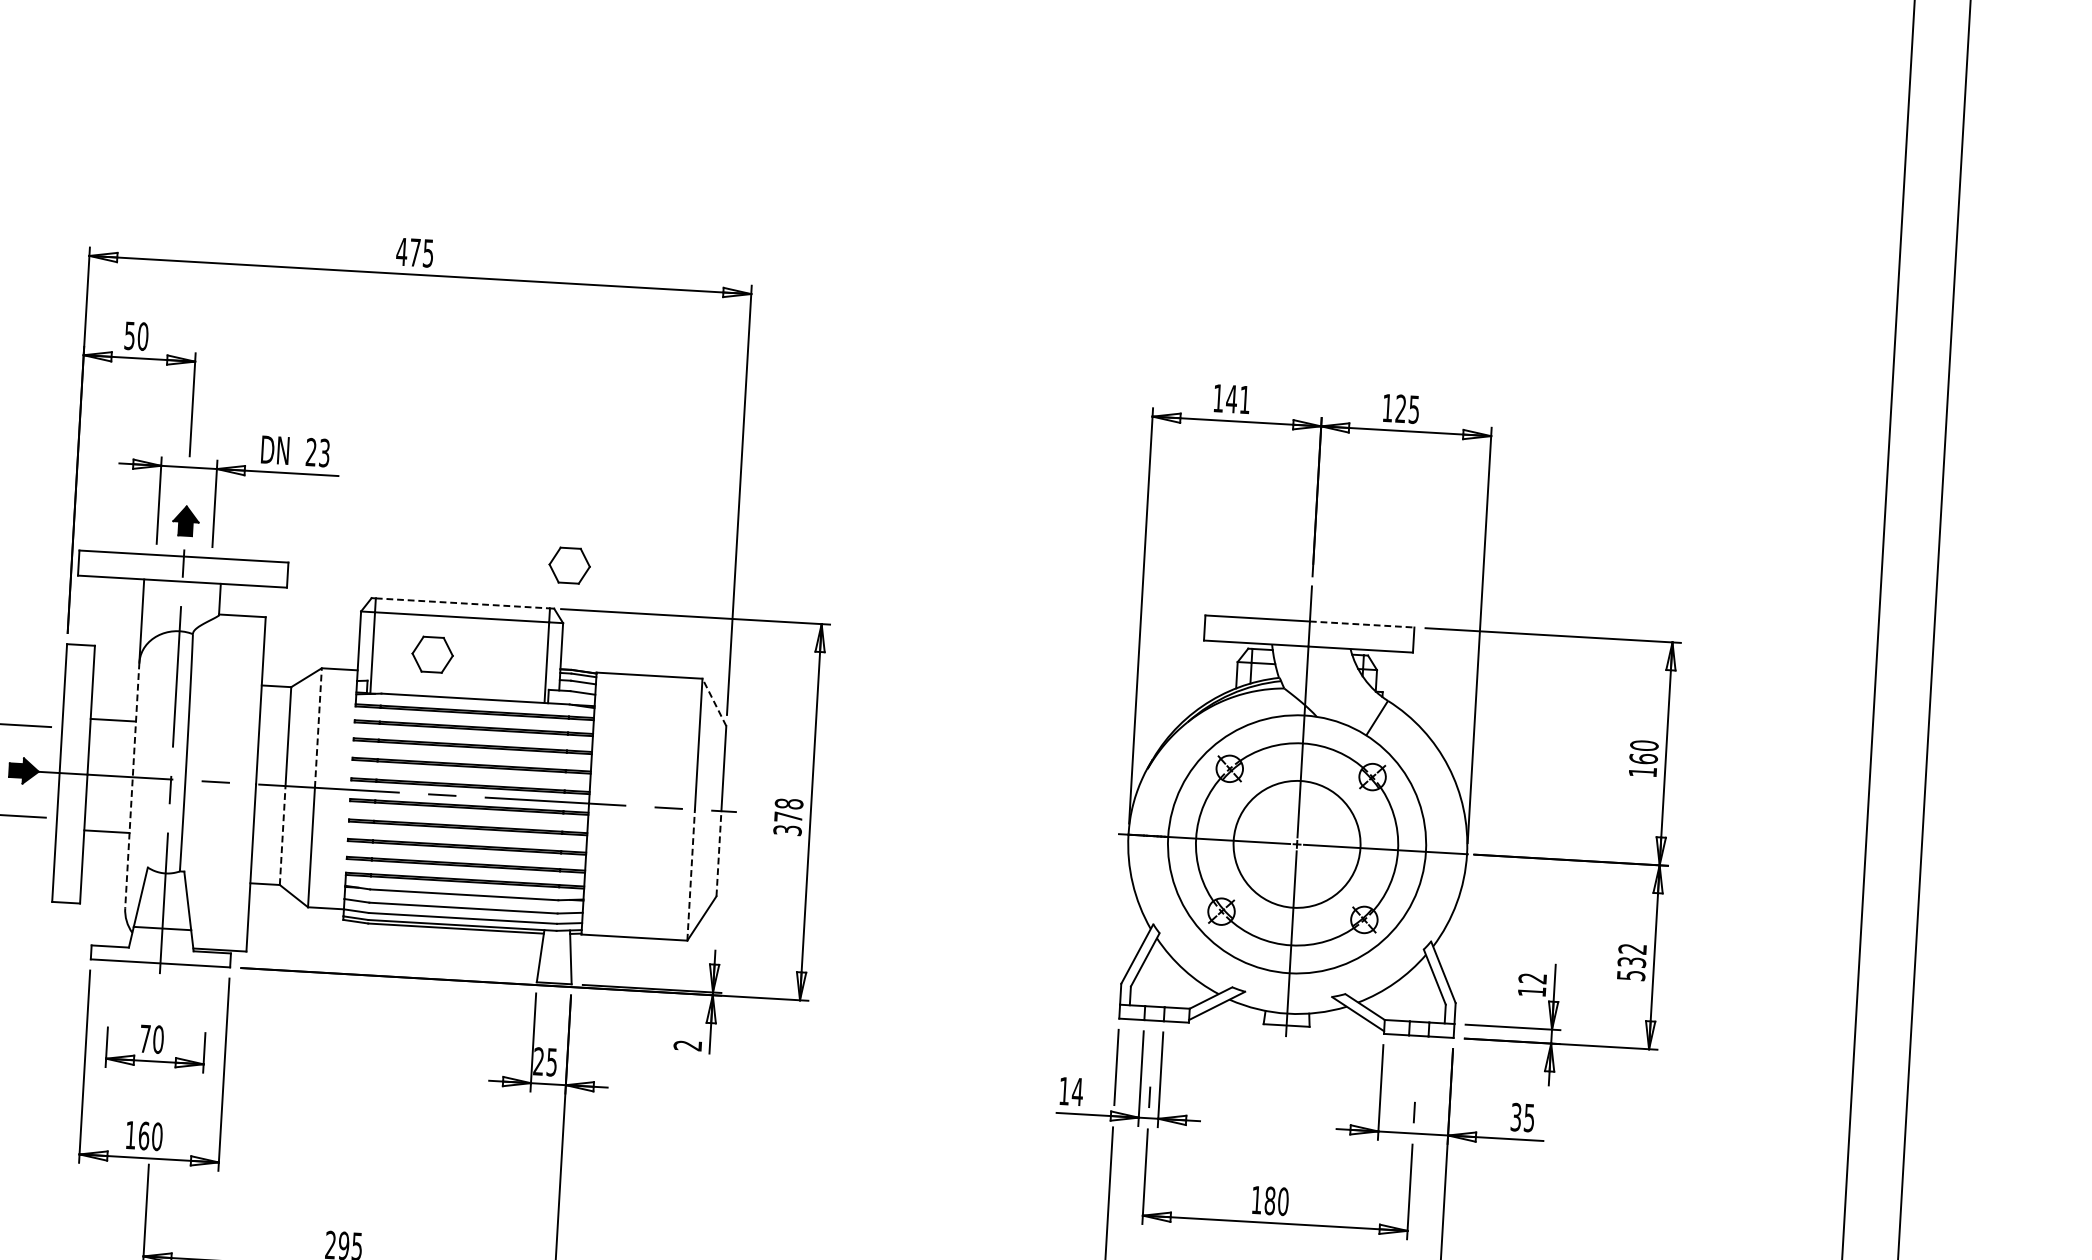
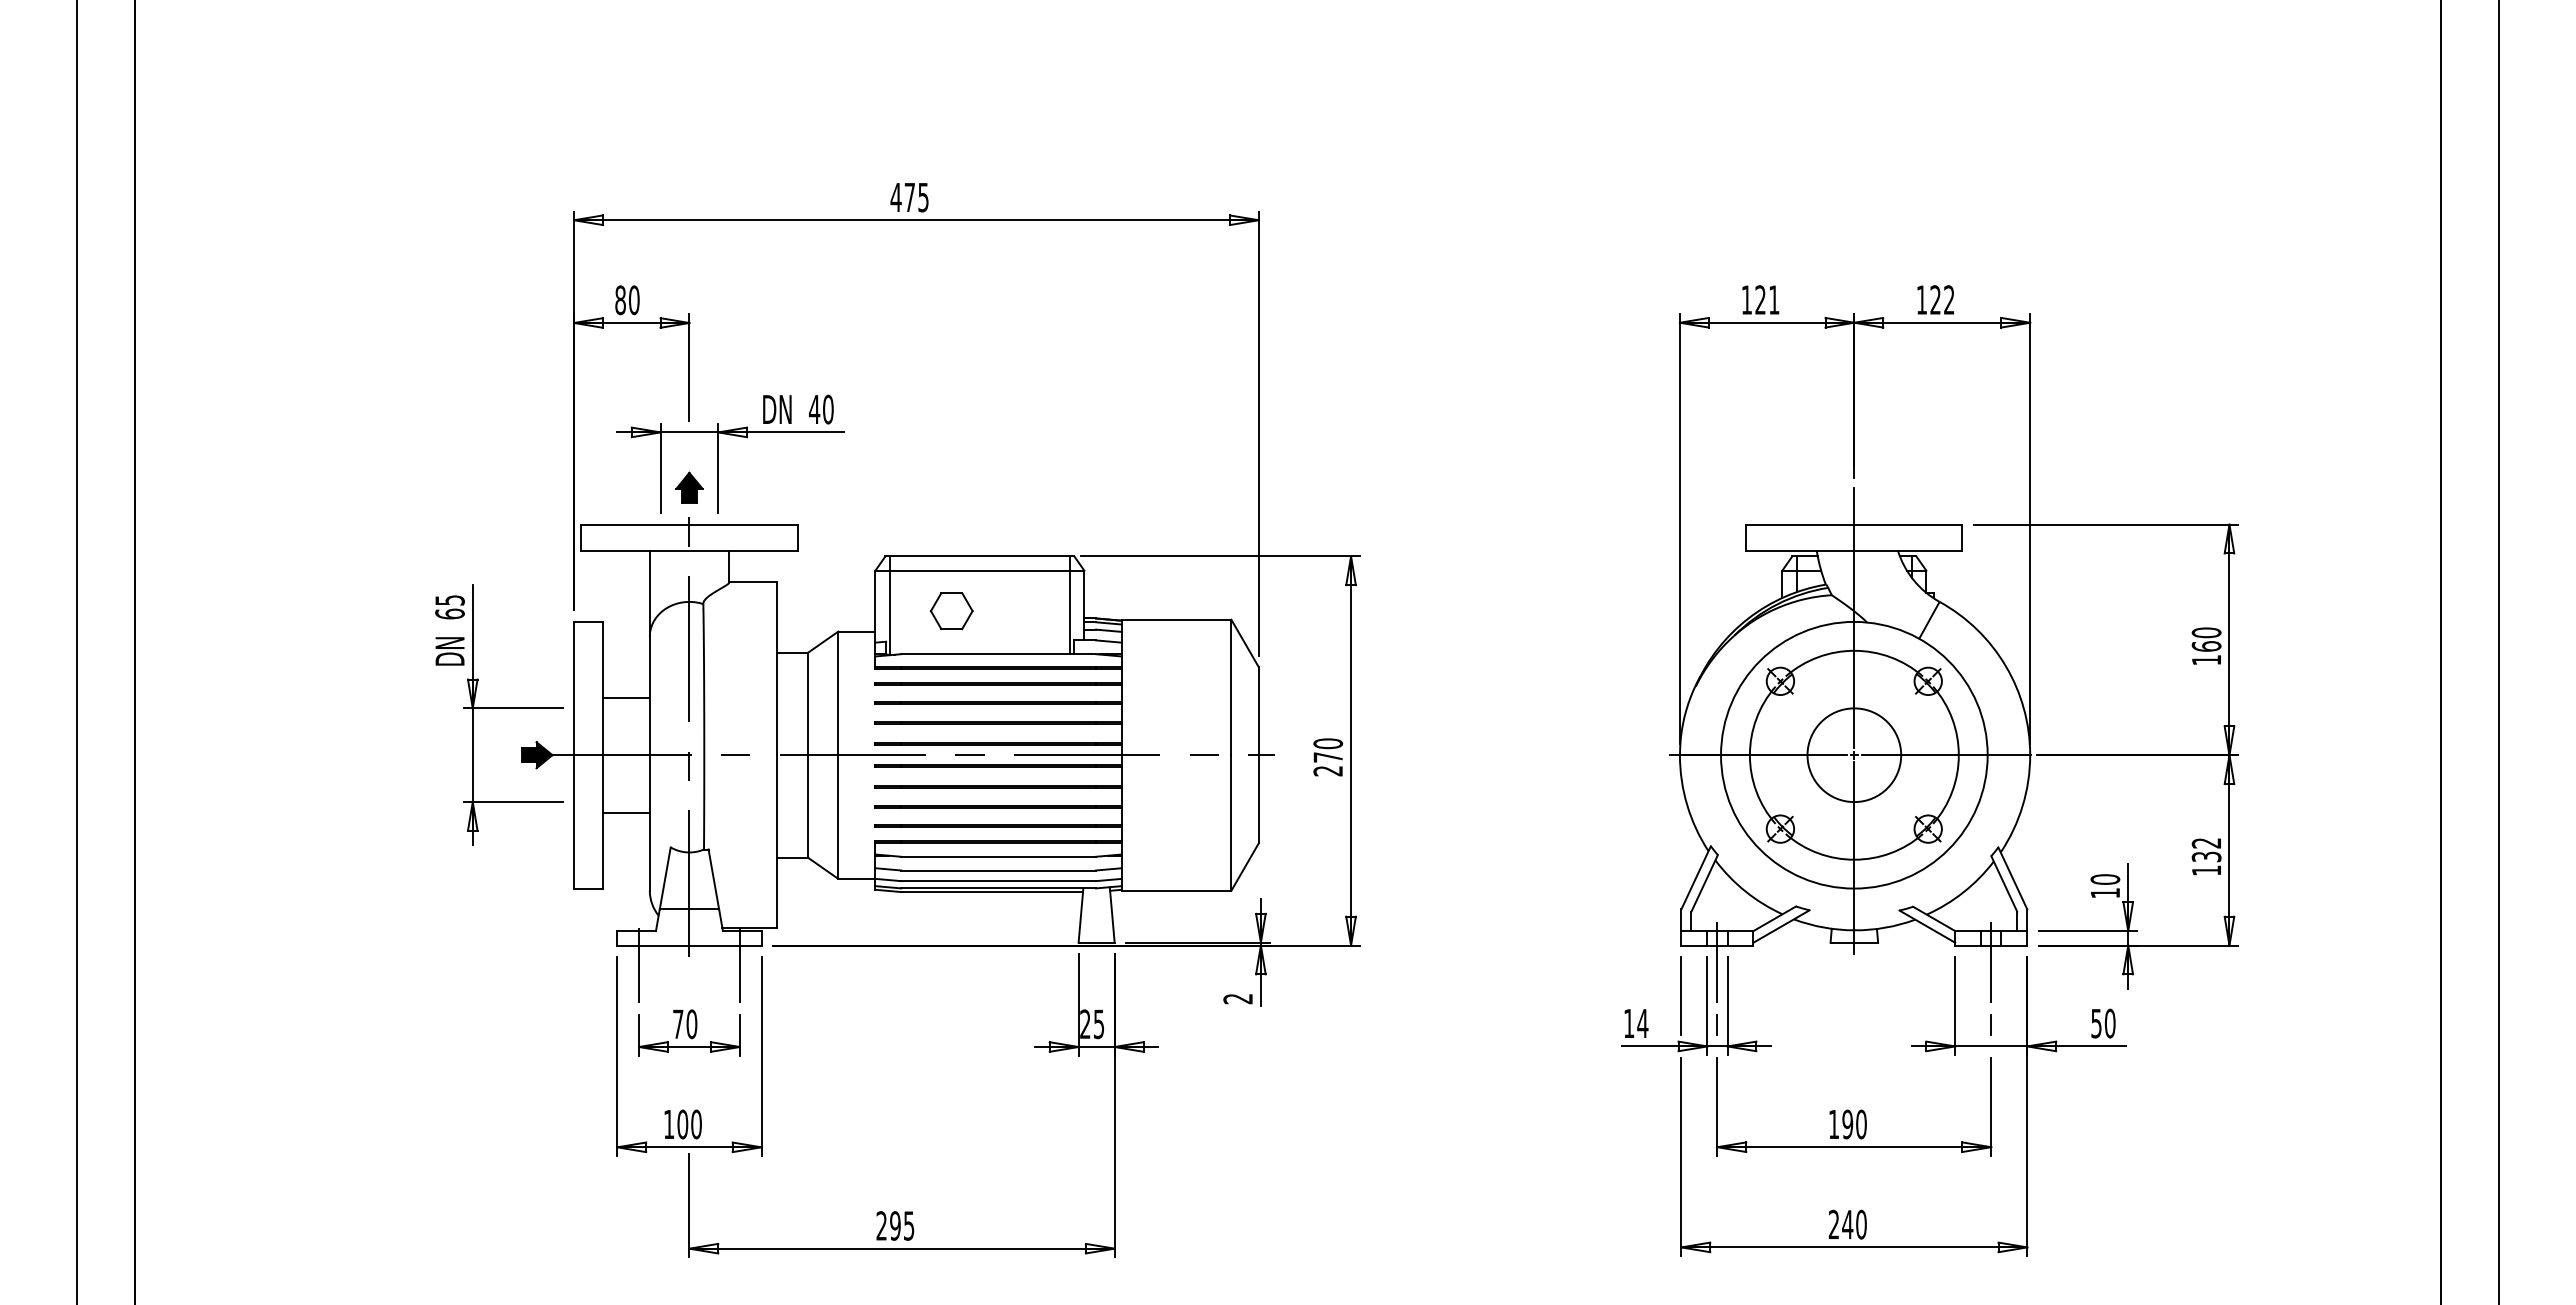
text: (129, 336) -> (620, 300), 50 -> 80
text: (1231, 398) -> (1760, 299), 141 -> 121
text: (1414, 409) -> (1949, 299), 125 -> 122
text: (317, 452) -> (821, 409), 23 -> 40
part: (569, 566) -> (1087, 511), removed
line: (463, 603) -> (980, 556), dashed -> solid
line: (1362, 624) -> (1908, 524), dashed -> solid
line: (713, 702) -> (1244, 643), dashed -> solid
line: (318, 728) -> (838, 693), dashed -> solid
line: (131, 786) -> (649, 764), dashed -> solid
text: (788, 817) -> (1328, 757), 378 -> 270
line: (282, 834) -> (807, 805), dashed -> solid
circle: (1297, 844) -> (1854, 755), size x0.71
line: (718, 852) -> (1258, 798), dashed -> solid
line: (691, 874) -> (1231, 822), dashed -> solid
text: (1631, 975) -> (2206, 870), 532 -> 132
text: (1532, 978) -> (2105, 879), 12 -> 10
line: (111, 979) -> (639, 965), added
line: (207, 985) -> (739, 965), added
line: (1153, 1037) -> (1717, 962), added
line: (1418, 1052) -> (1991, 962), added
text: (1522, 1117) -> (2103, 1023), 35 -> 50
text: (143, 1136) -> (682, 1124), 160 -> 100
text: (1269, 1200) -> (1847, 1124), 180 -> 190

